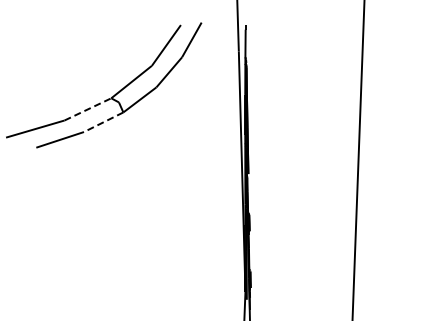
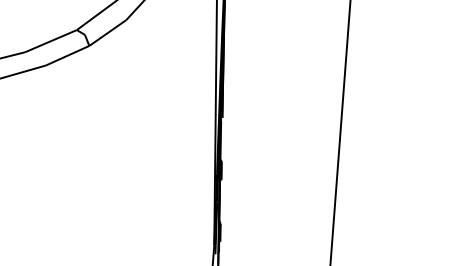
line: (87, 109) -> (50, 41), dashed -> solid
line: (103, 122) -> (67, 56), dashed -> solid

